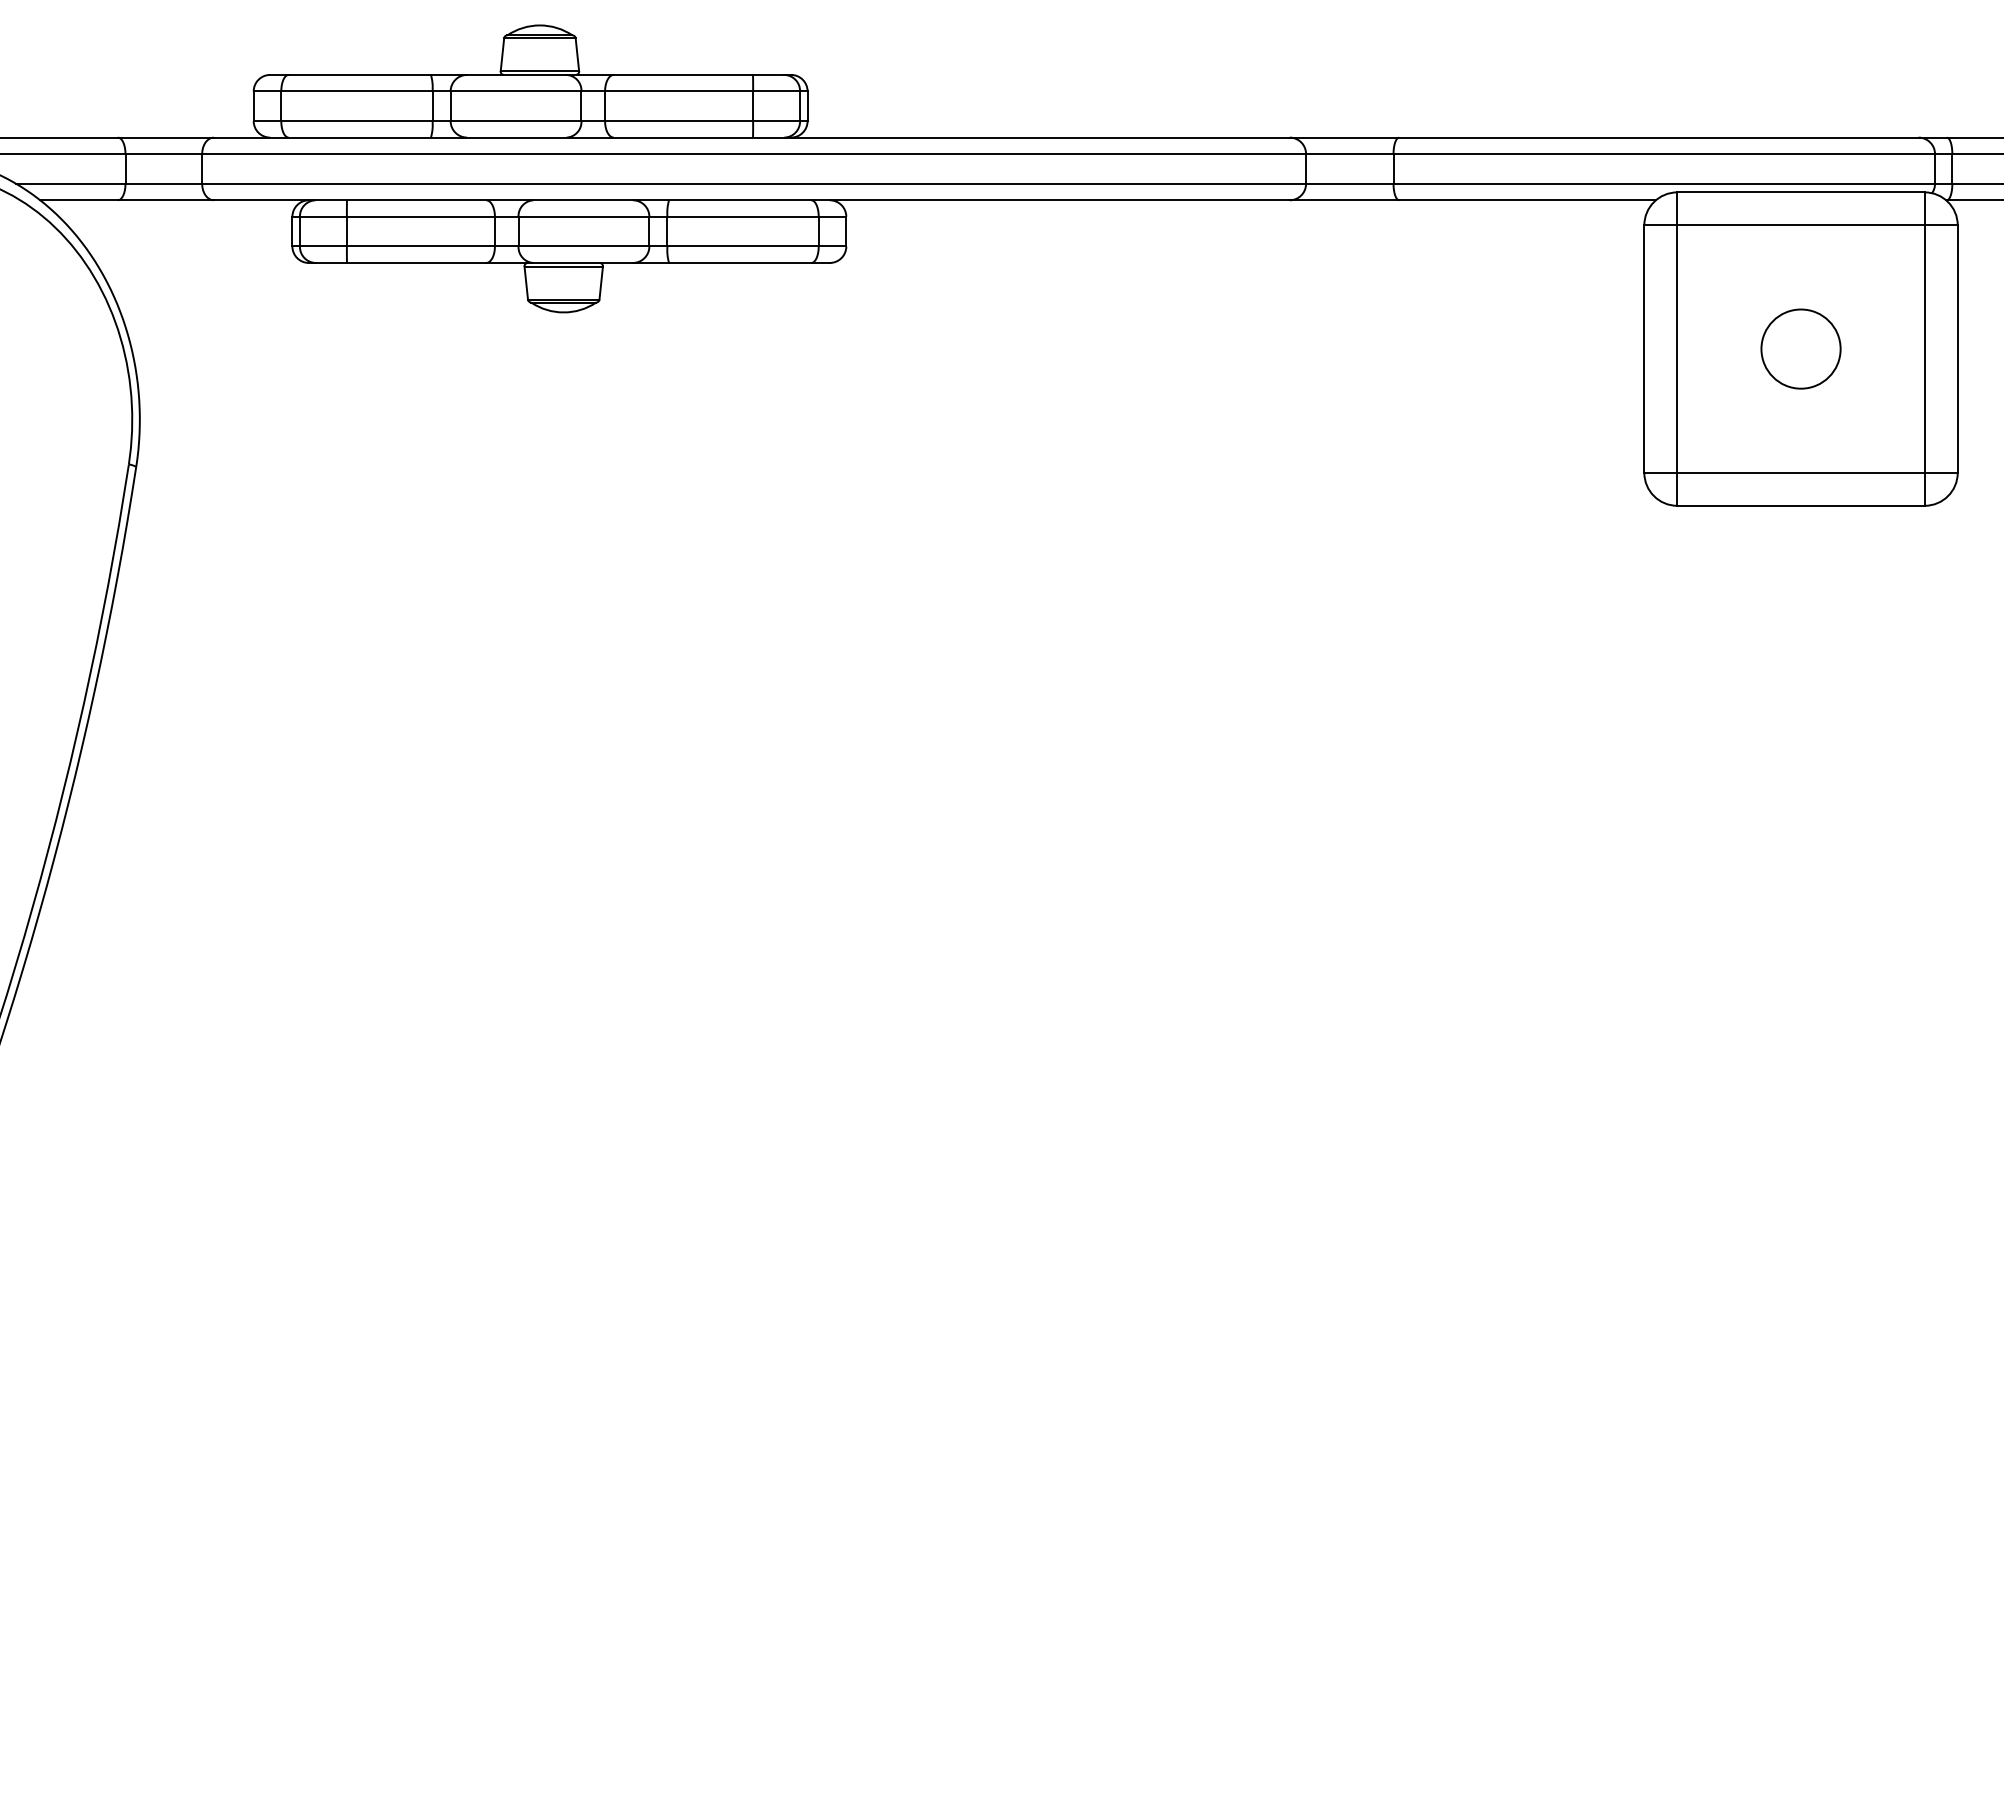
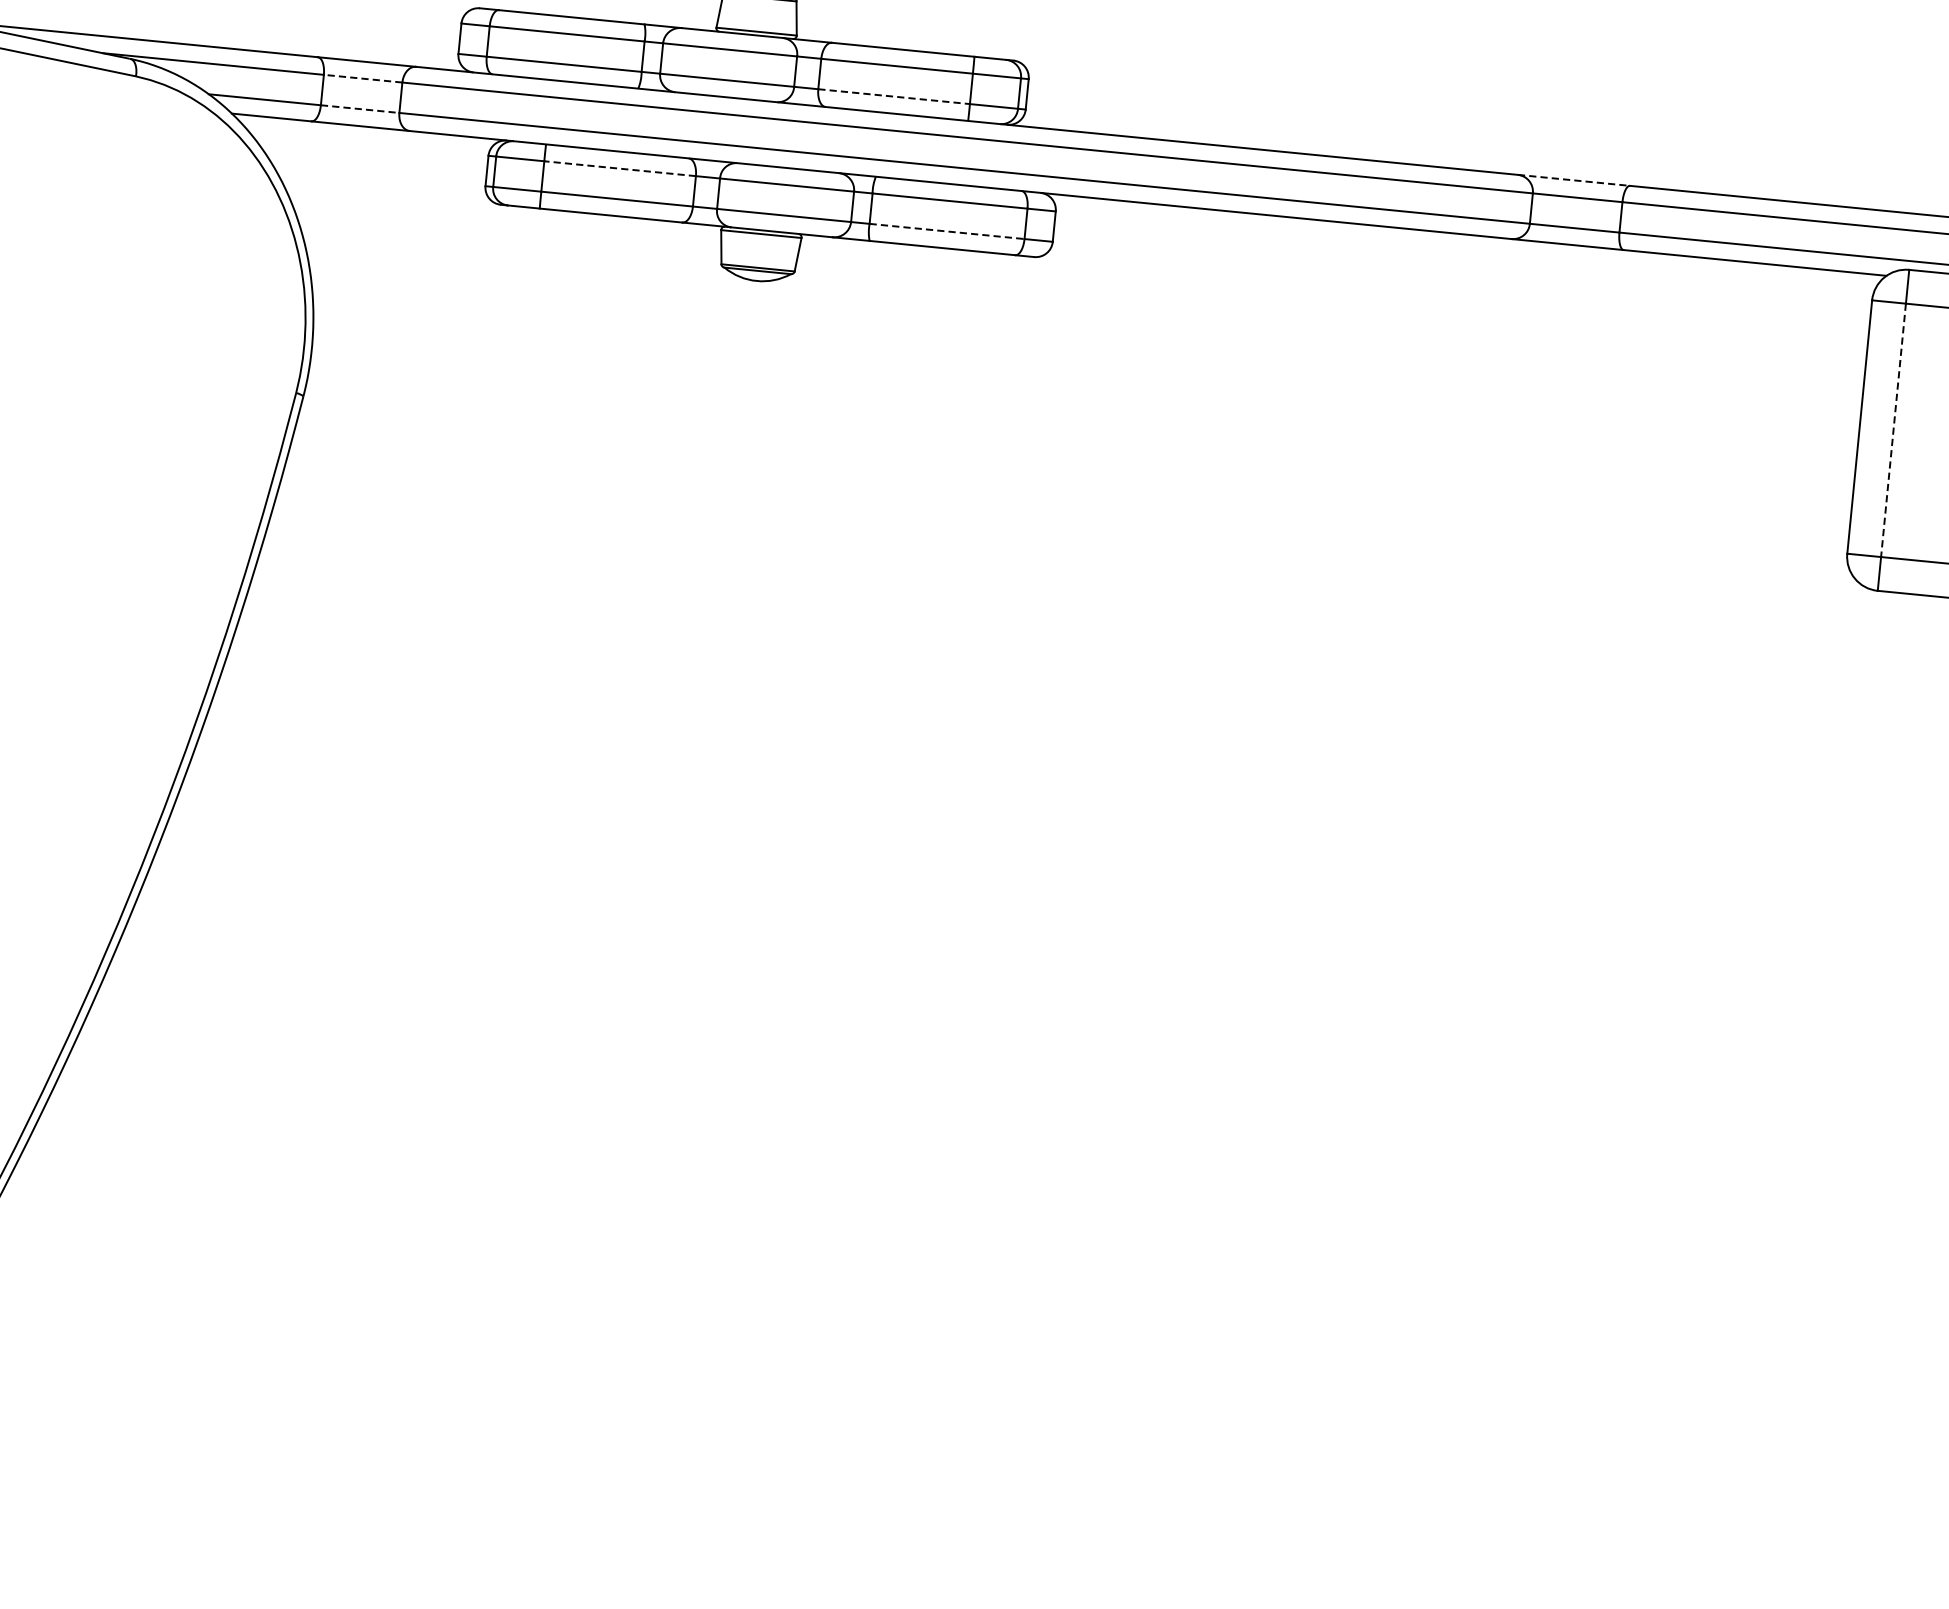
line: (679, 121) -> (894, 97), solid -> dashed
line: (1344, 137) -> (1573, 180), solid -> dashed
line: (163, 154) -> (362, 79), solid -> dashed
line: (164, 183) -> (360, 108), solid -> dashed
line: (420, 216) -> (619, 168), solid -> dashed
line: (743, 246) -> (947, 231), solid -> dashed
line: (1677, 349) -> (1893, 430), solid -> dashed

